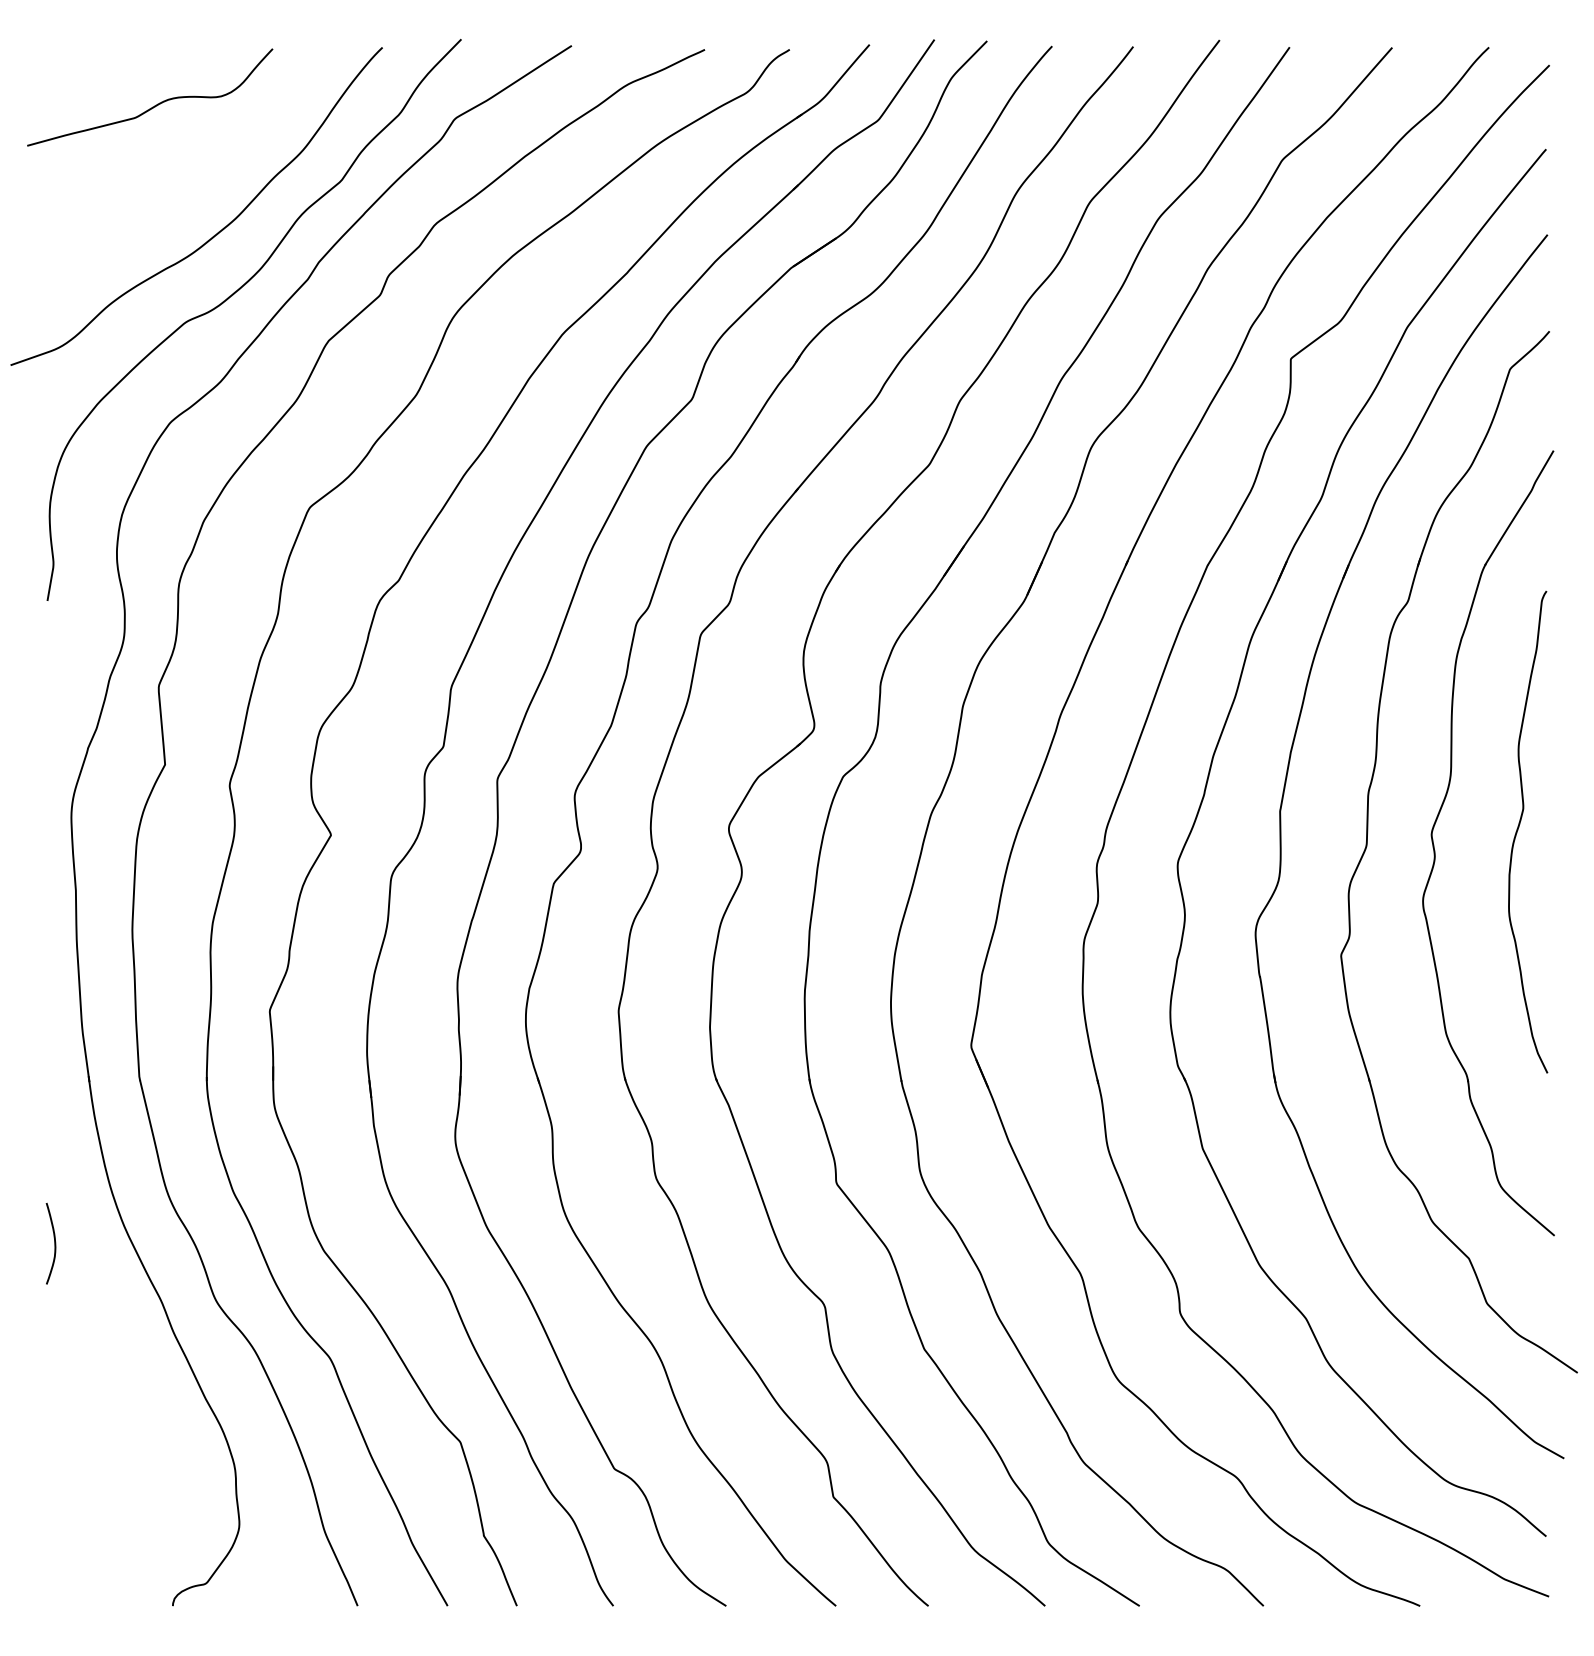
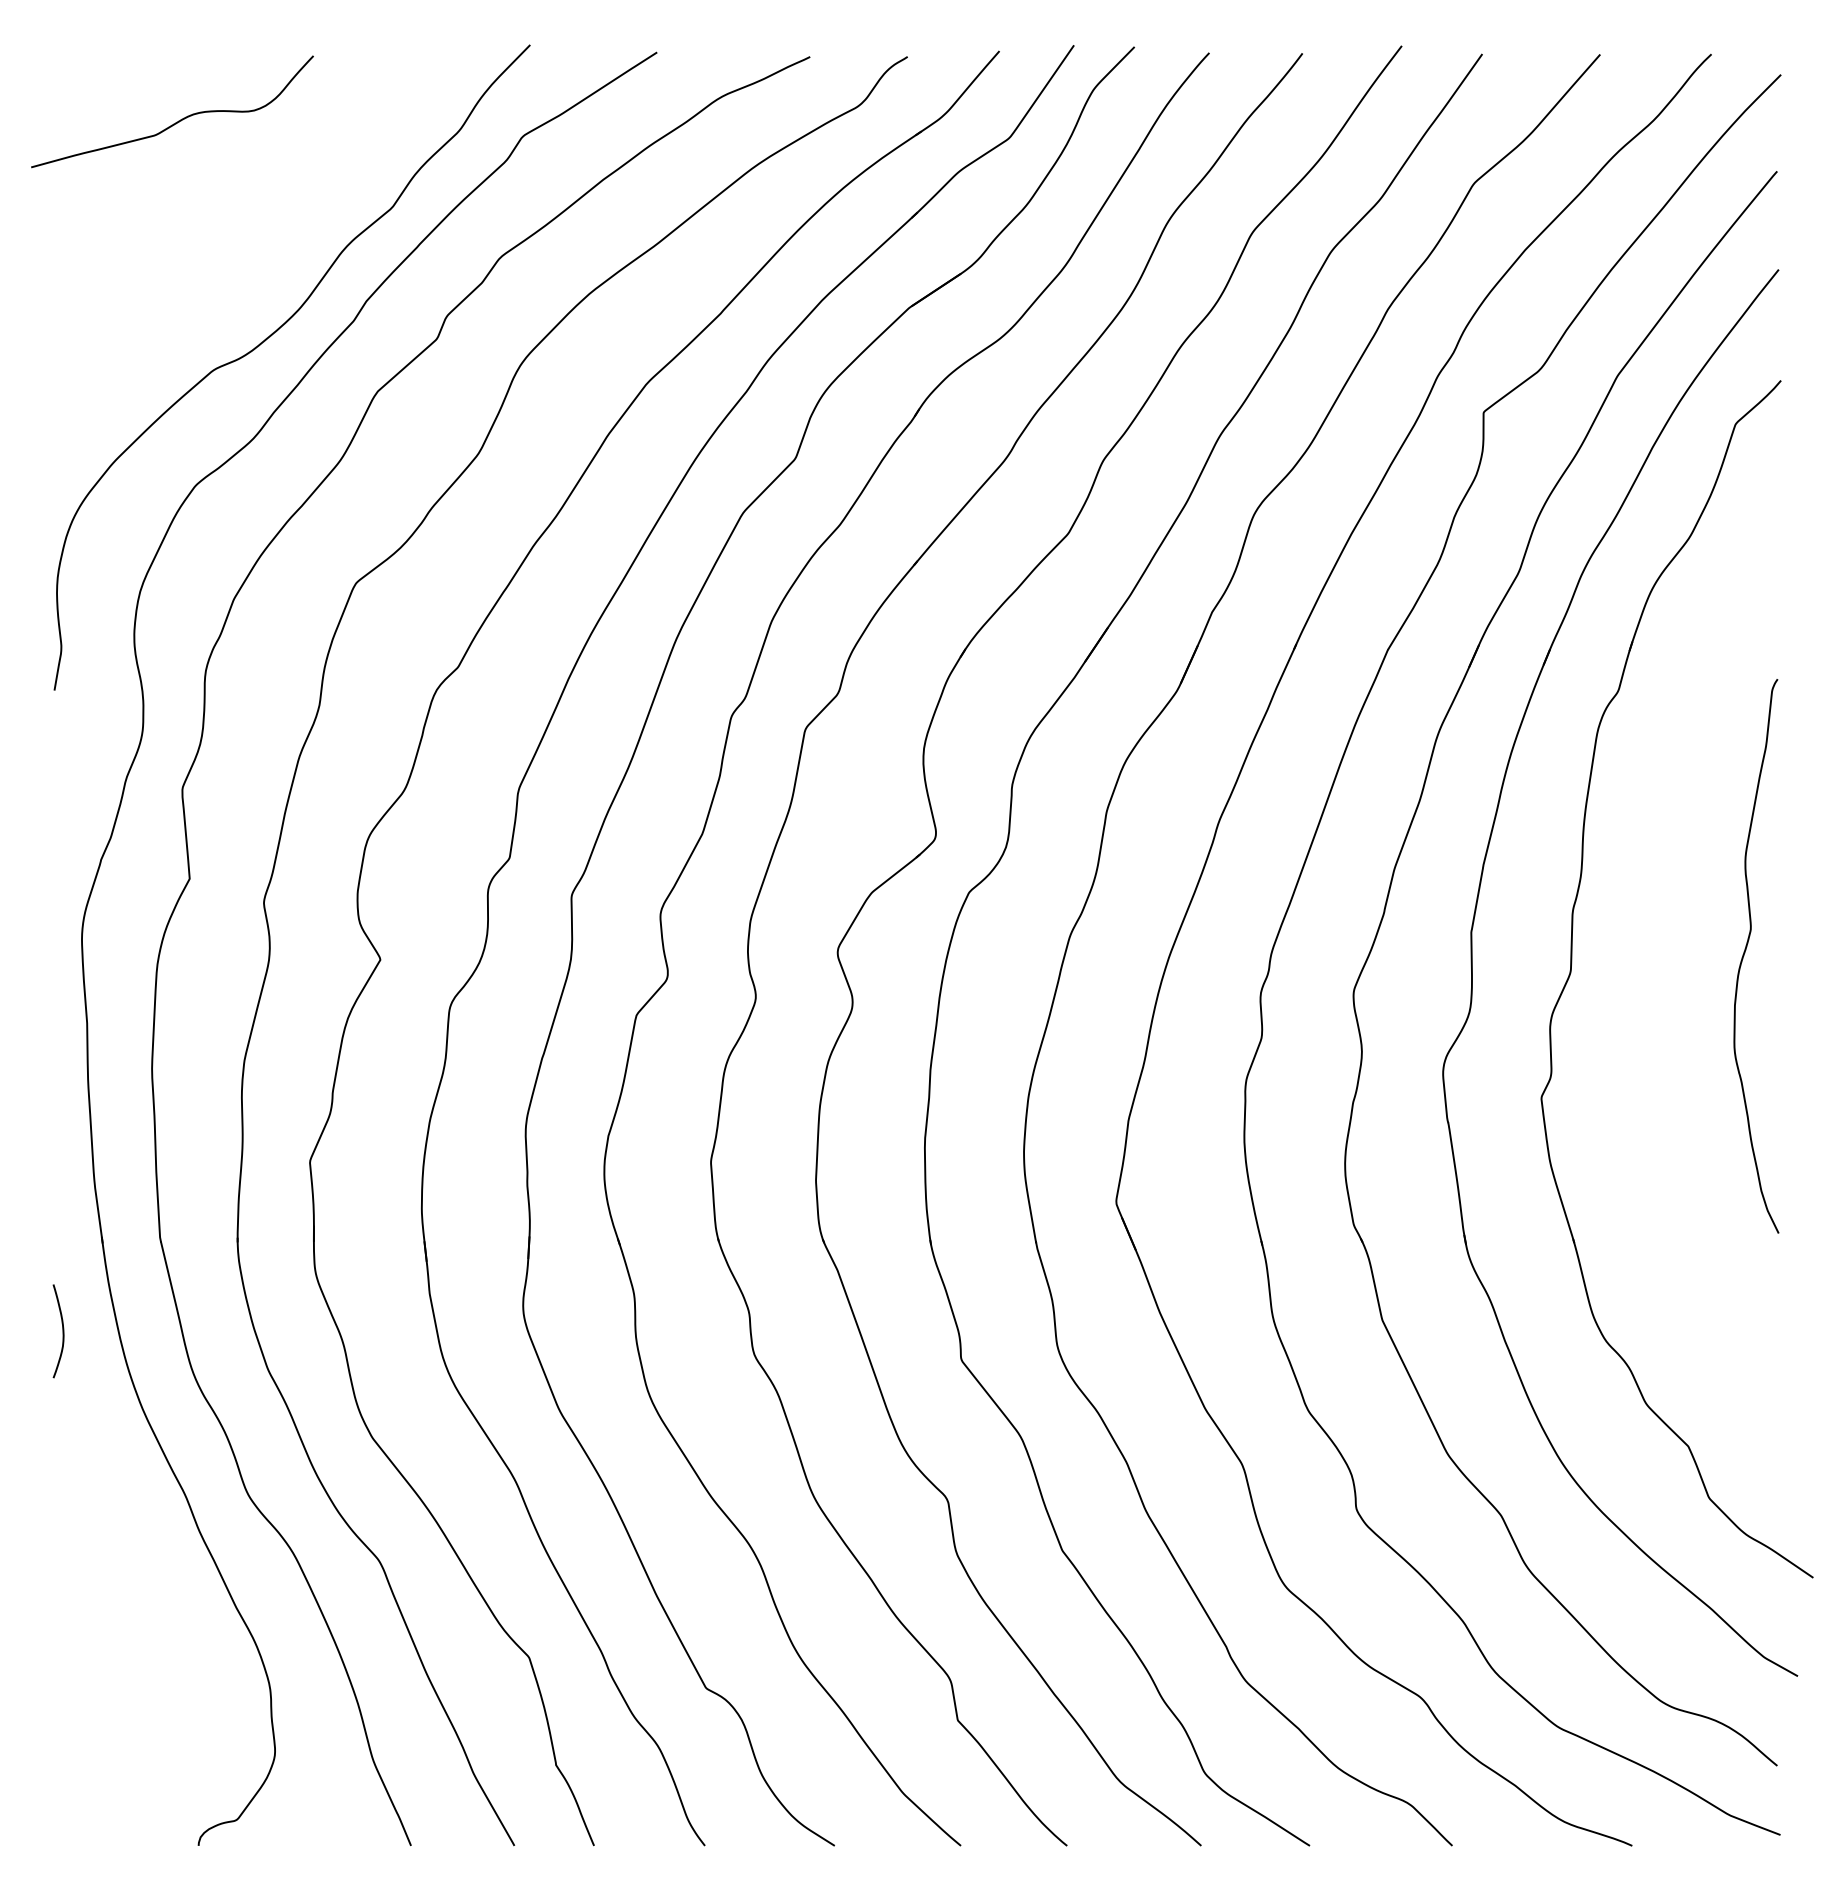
curve: (218, 232) -> (250, 266), removed
part: (1435, 849) -> (1649, 976), removed
curve: (54, 1243) -> (62, 1331), moved

